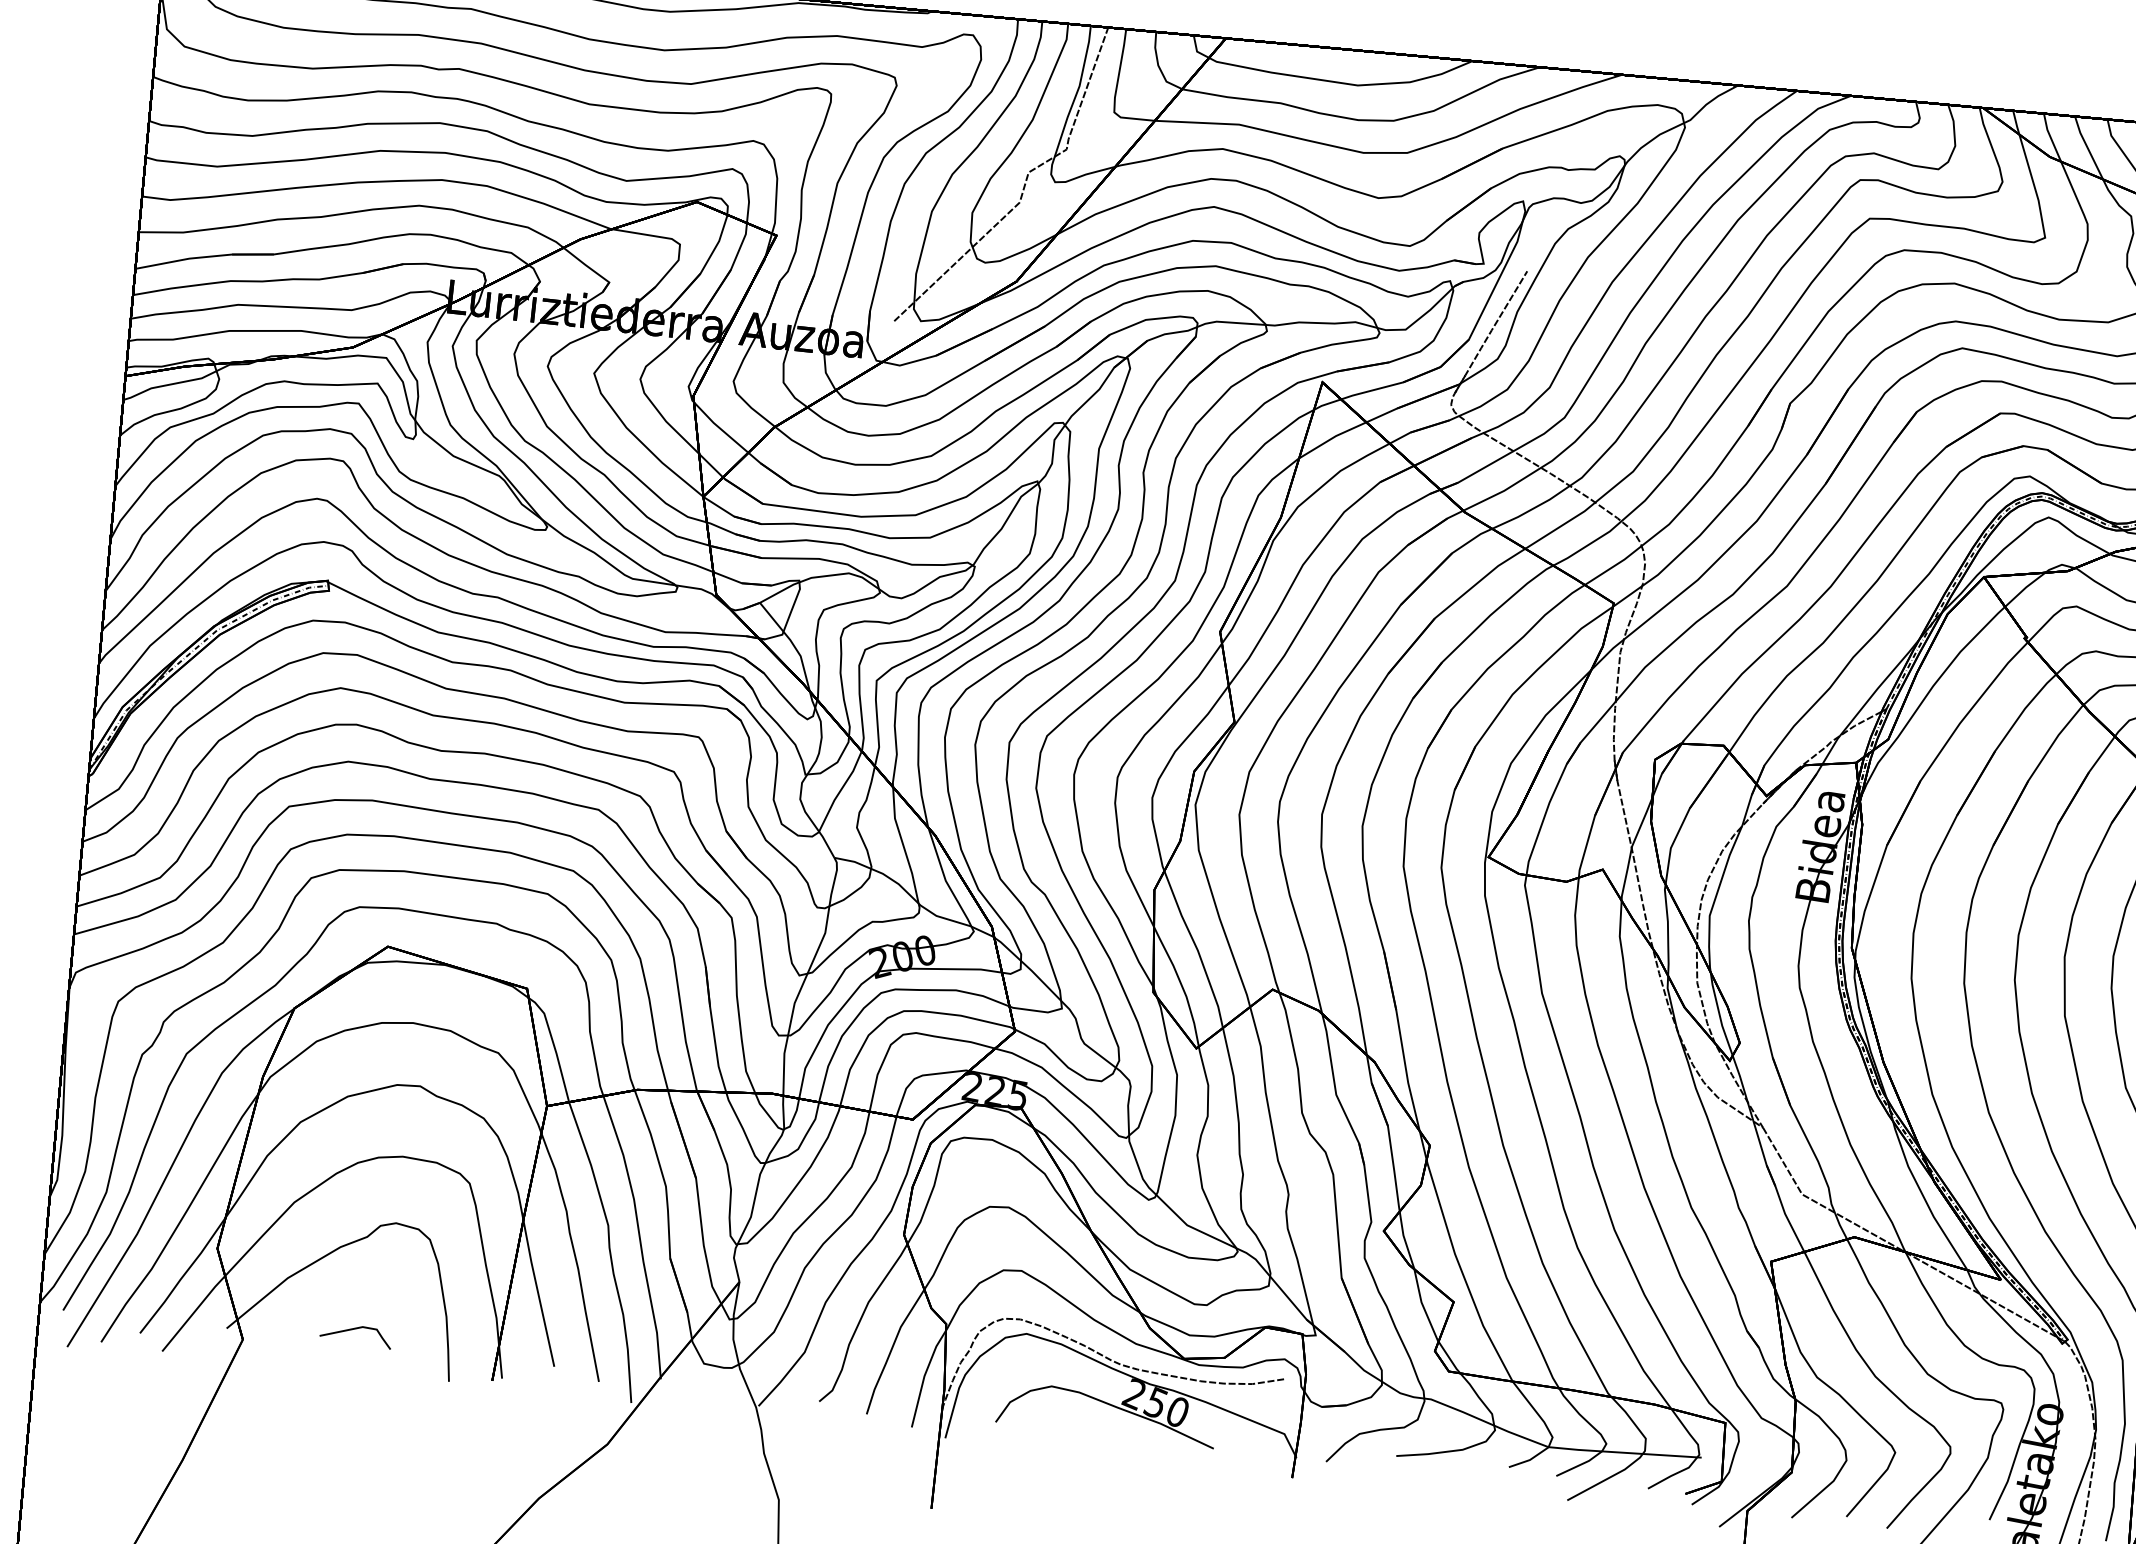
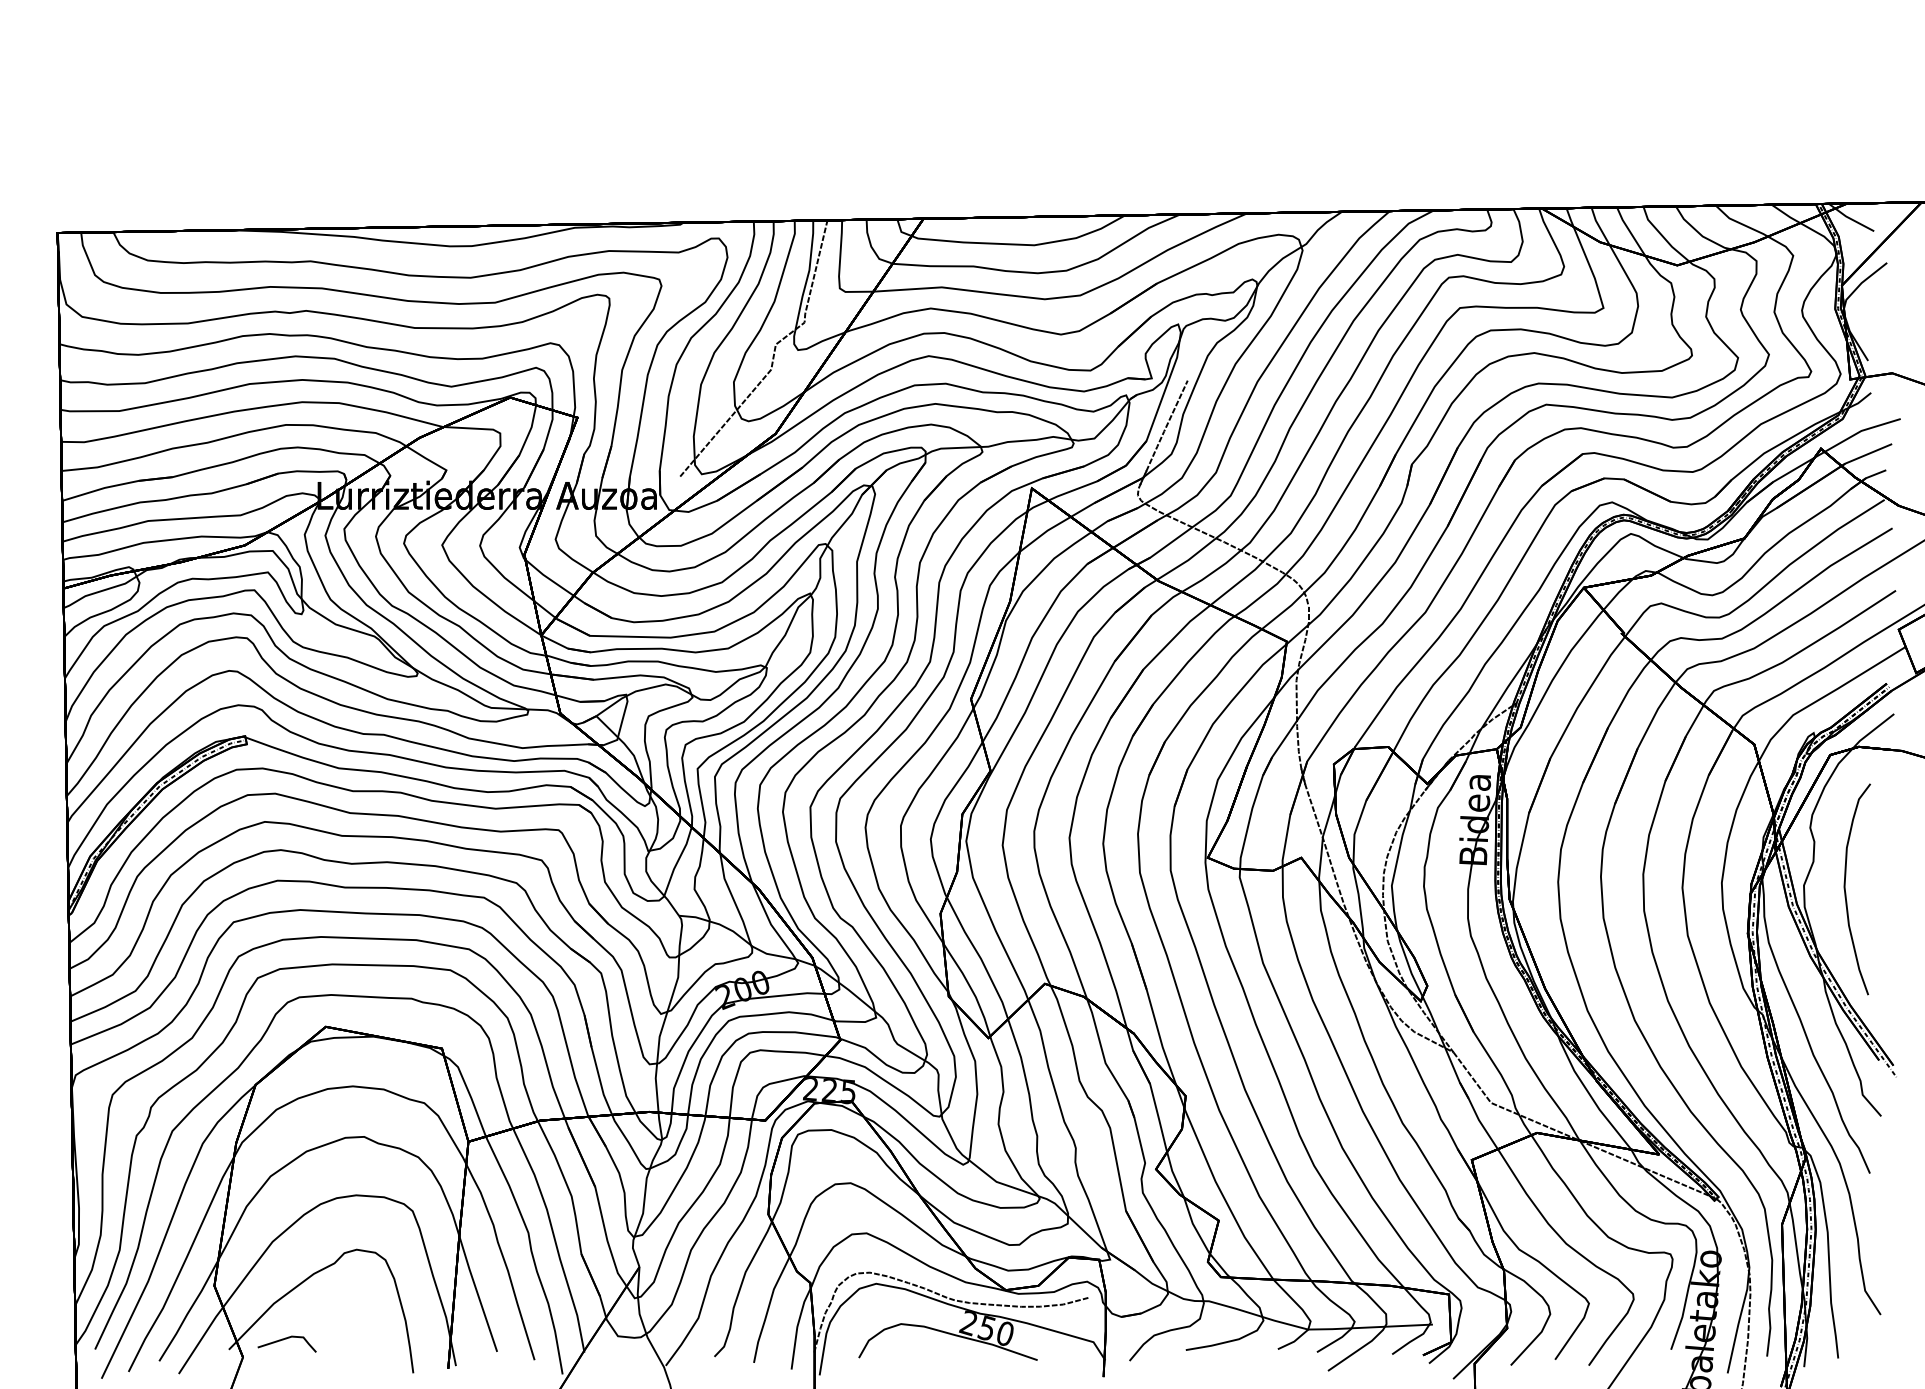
line: (355, 1329) -> (286, 1339), moved

